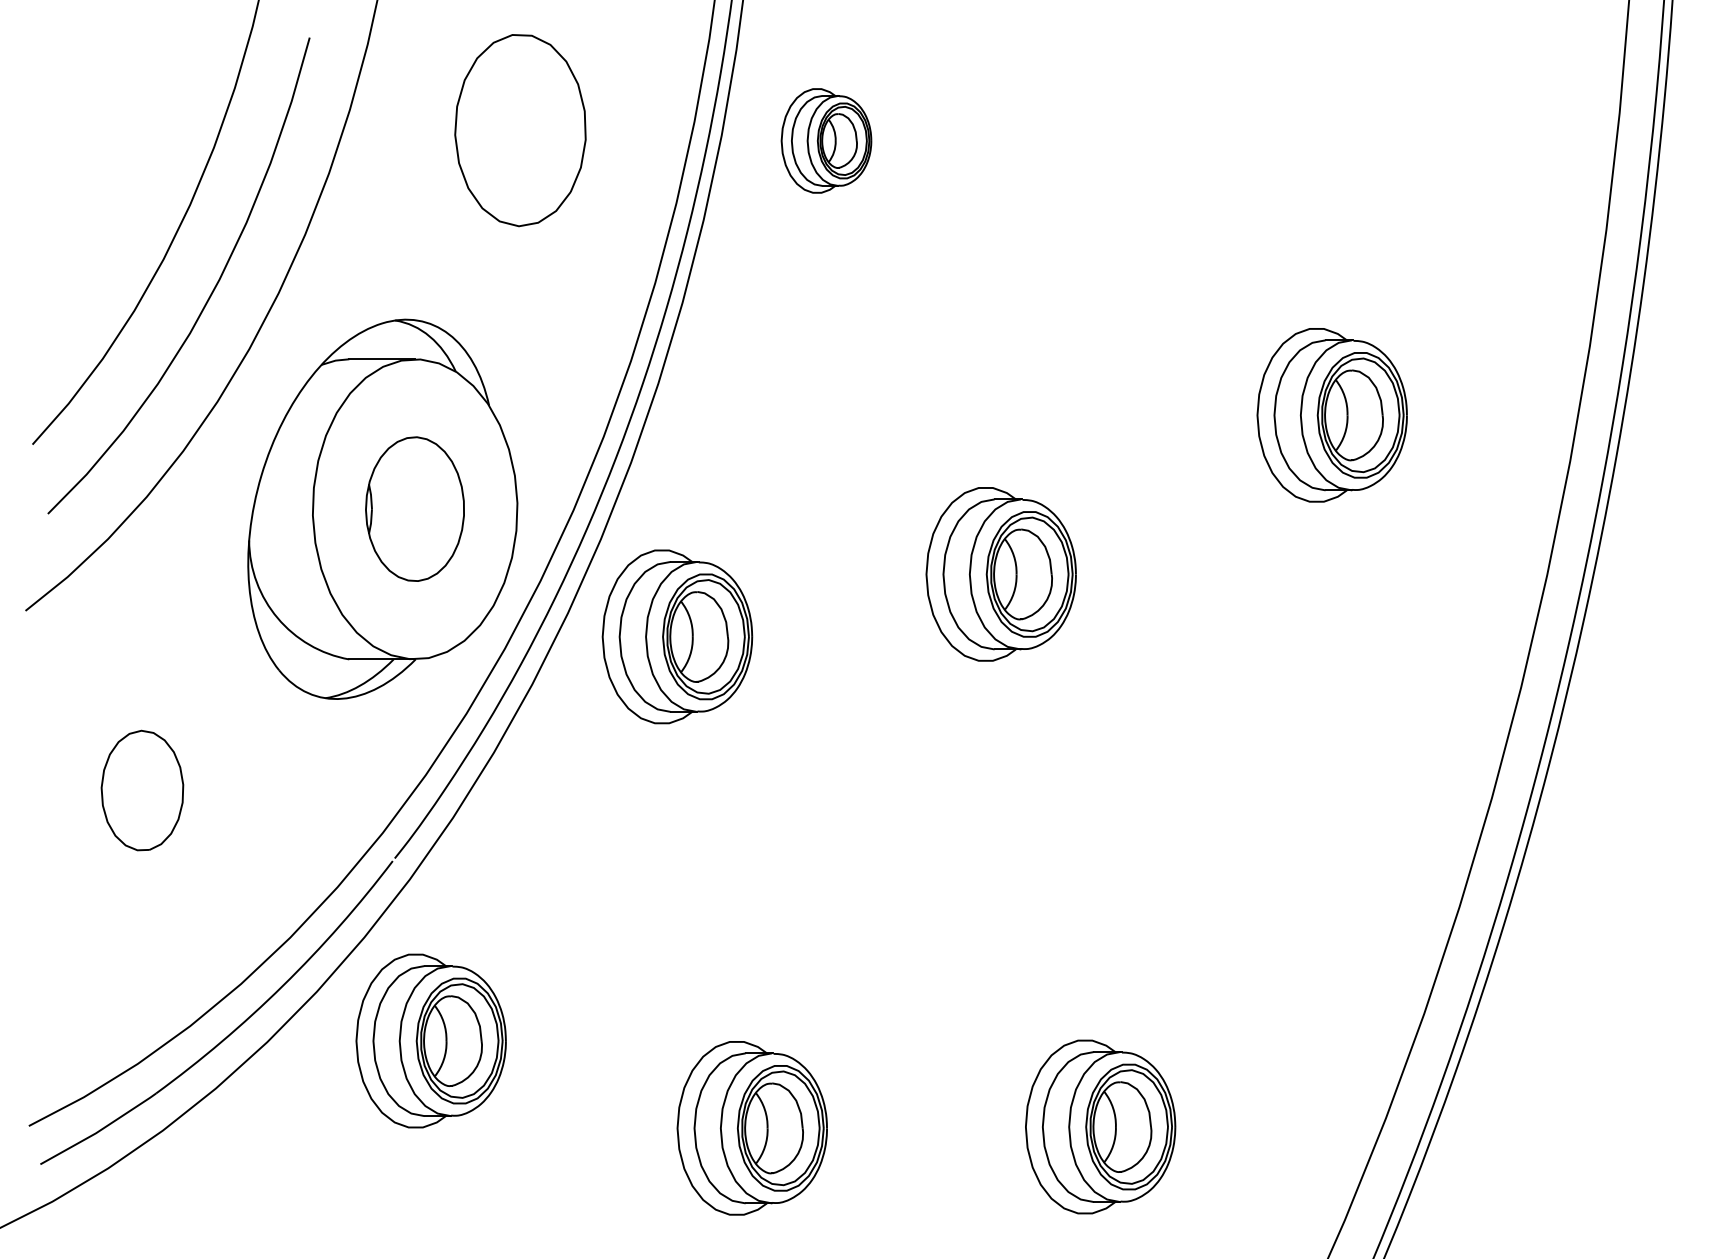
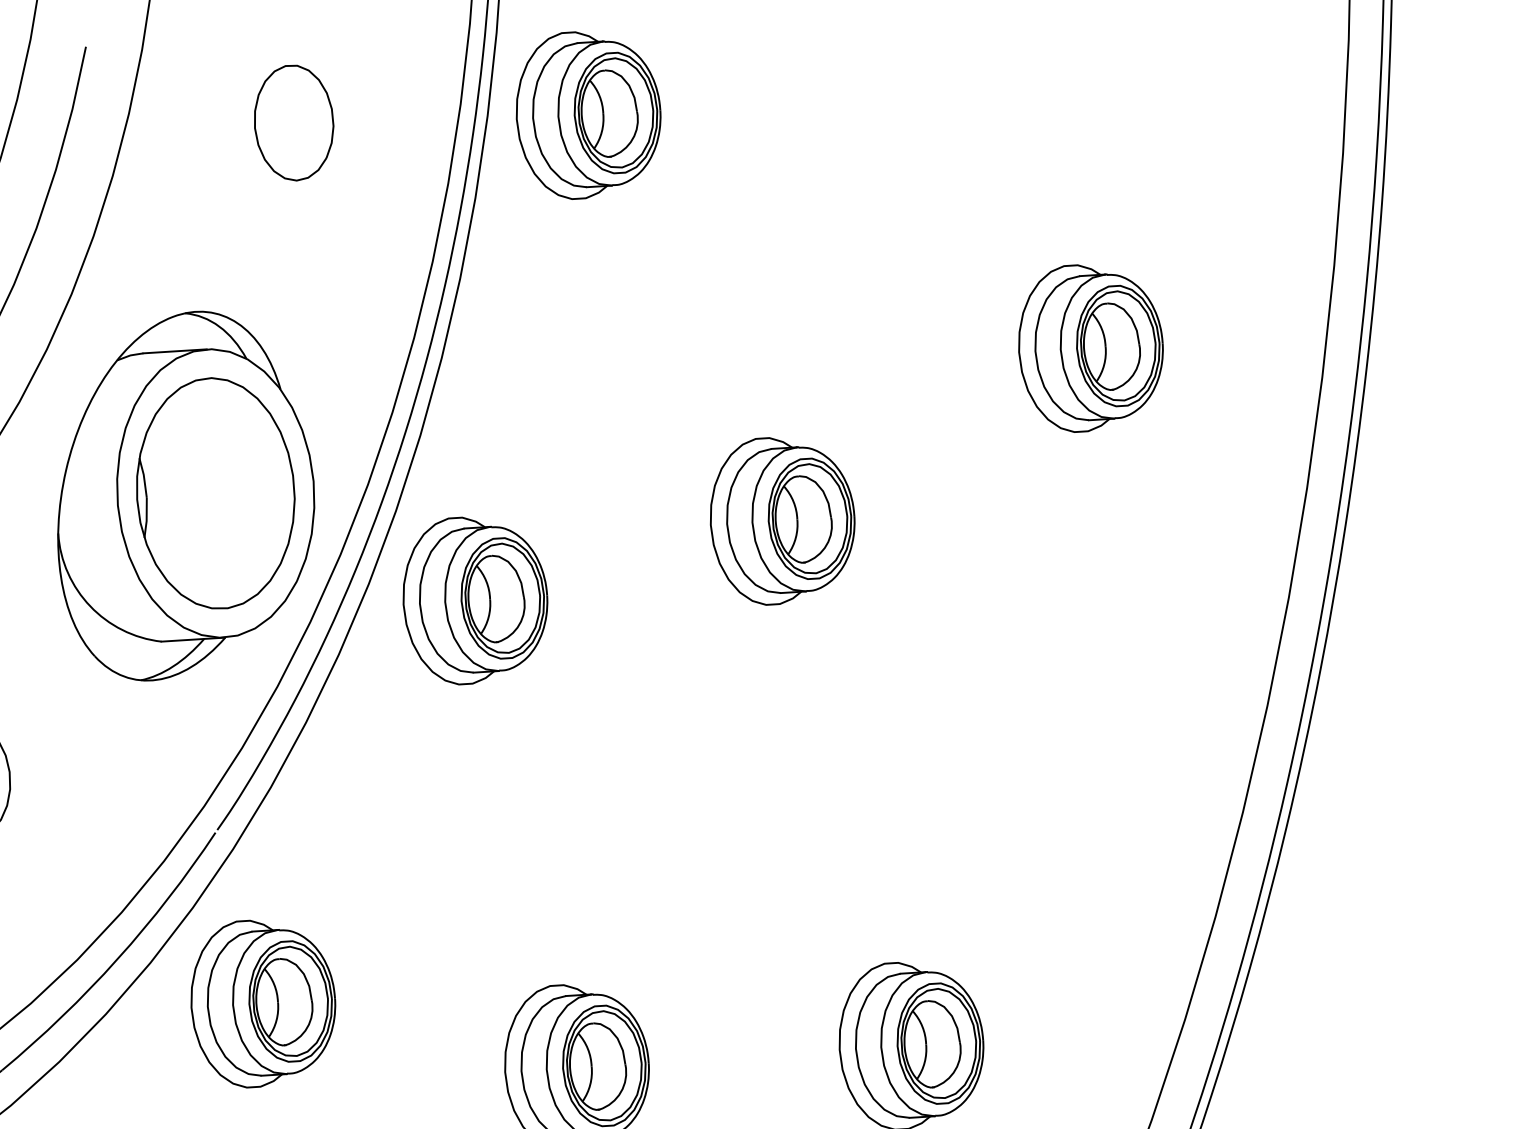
part: (520, 129) -> (293, 122), size x0.62
part: (826, 140) -> (588, 114), size x1.67
part: (414, 508) -> (215, 492), size x1.67

